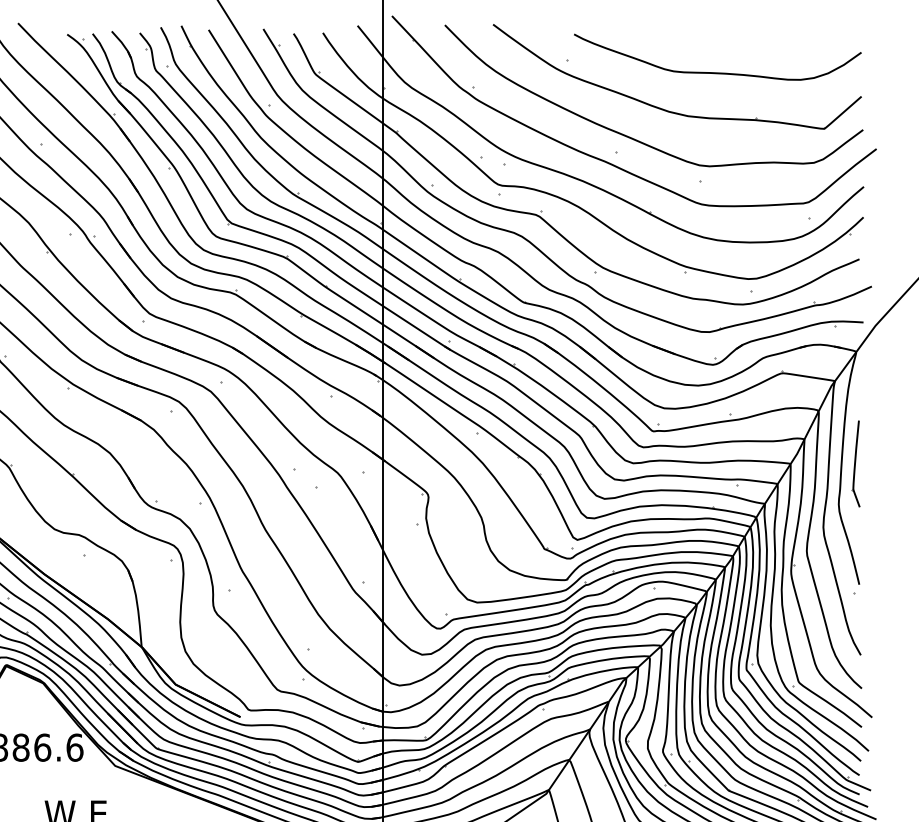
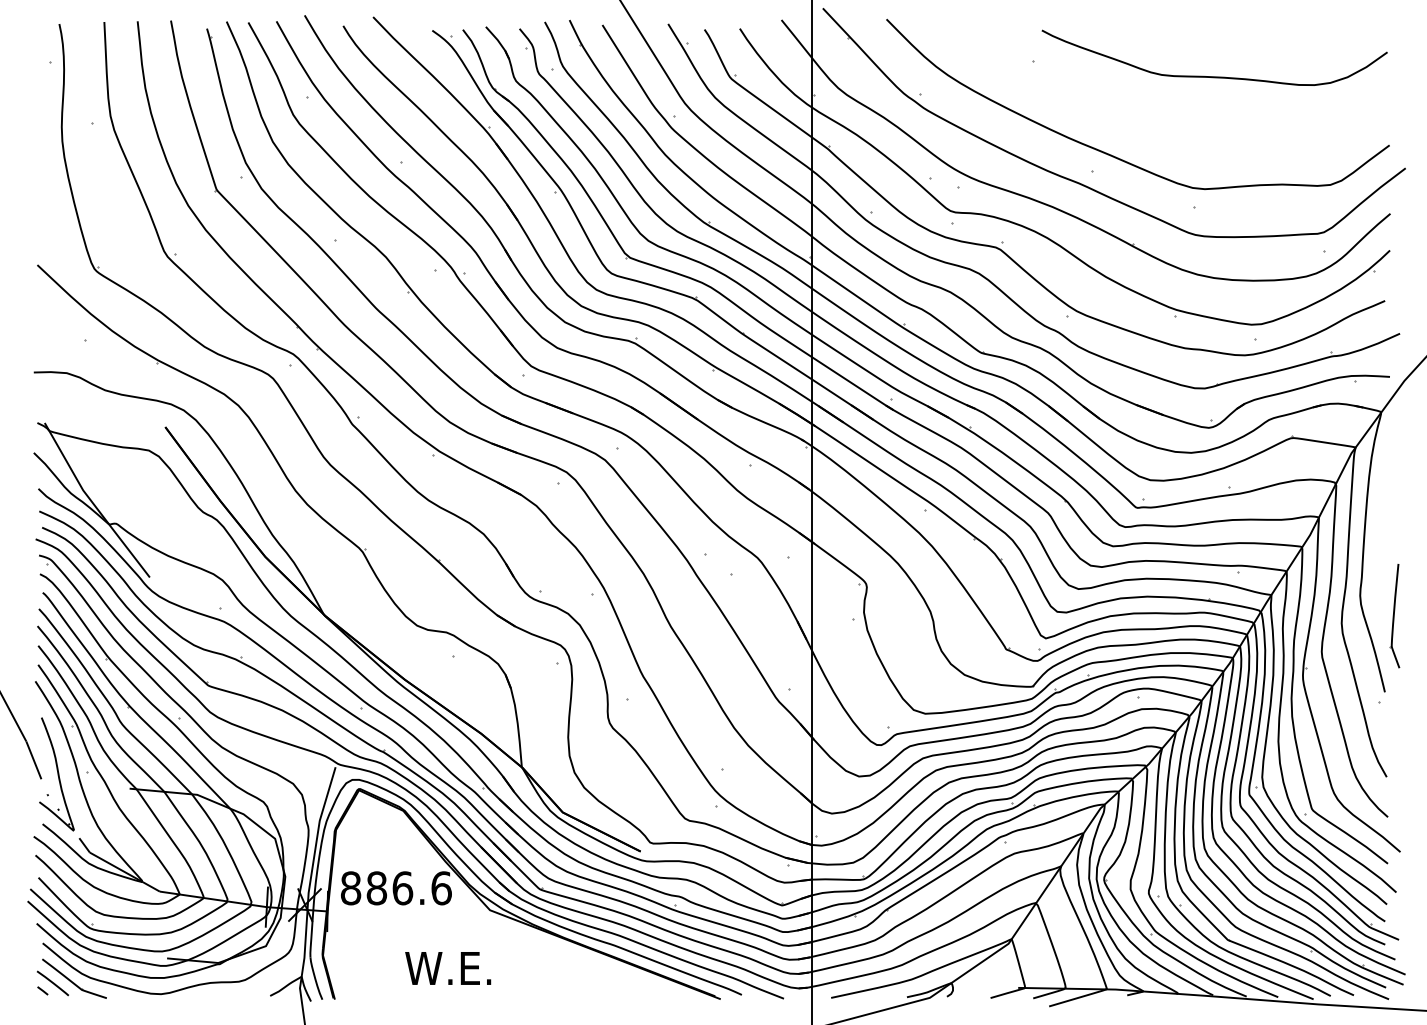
part: (662, 108) -> (1148, 119), removed
part: (855, 464) -> (1394, 616), moved

